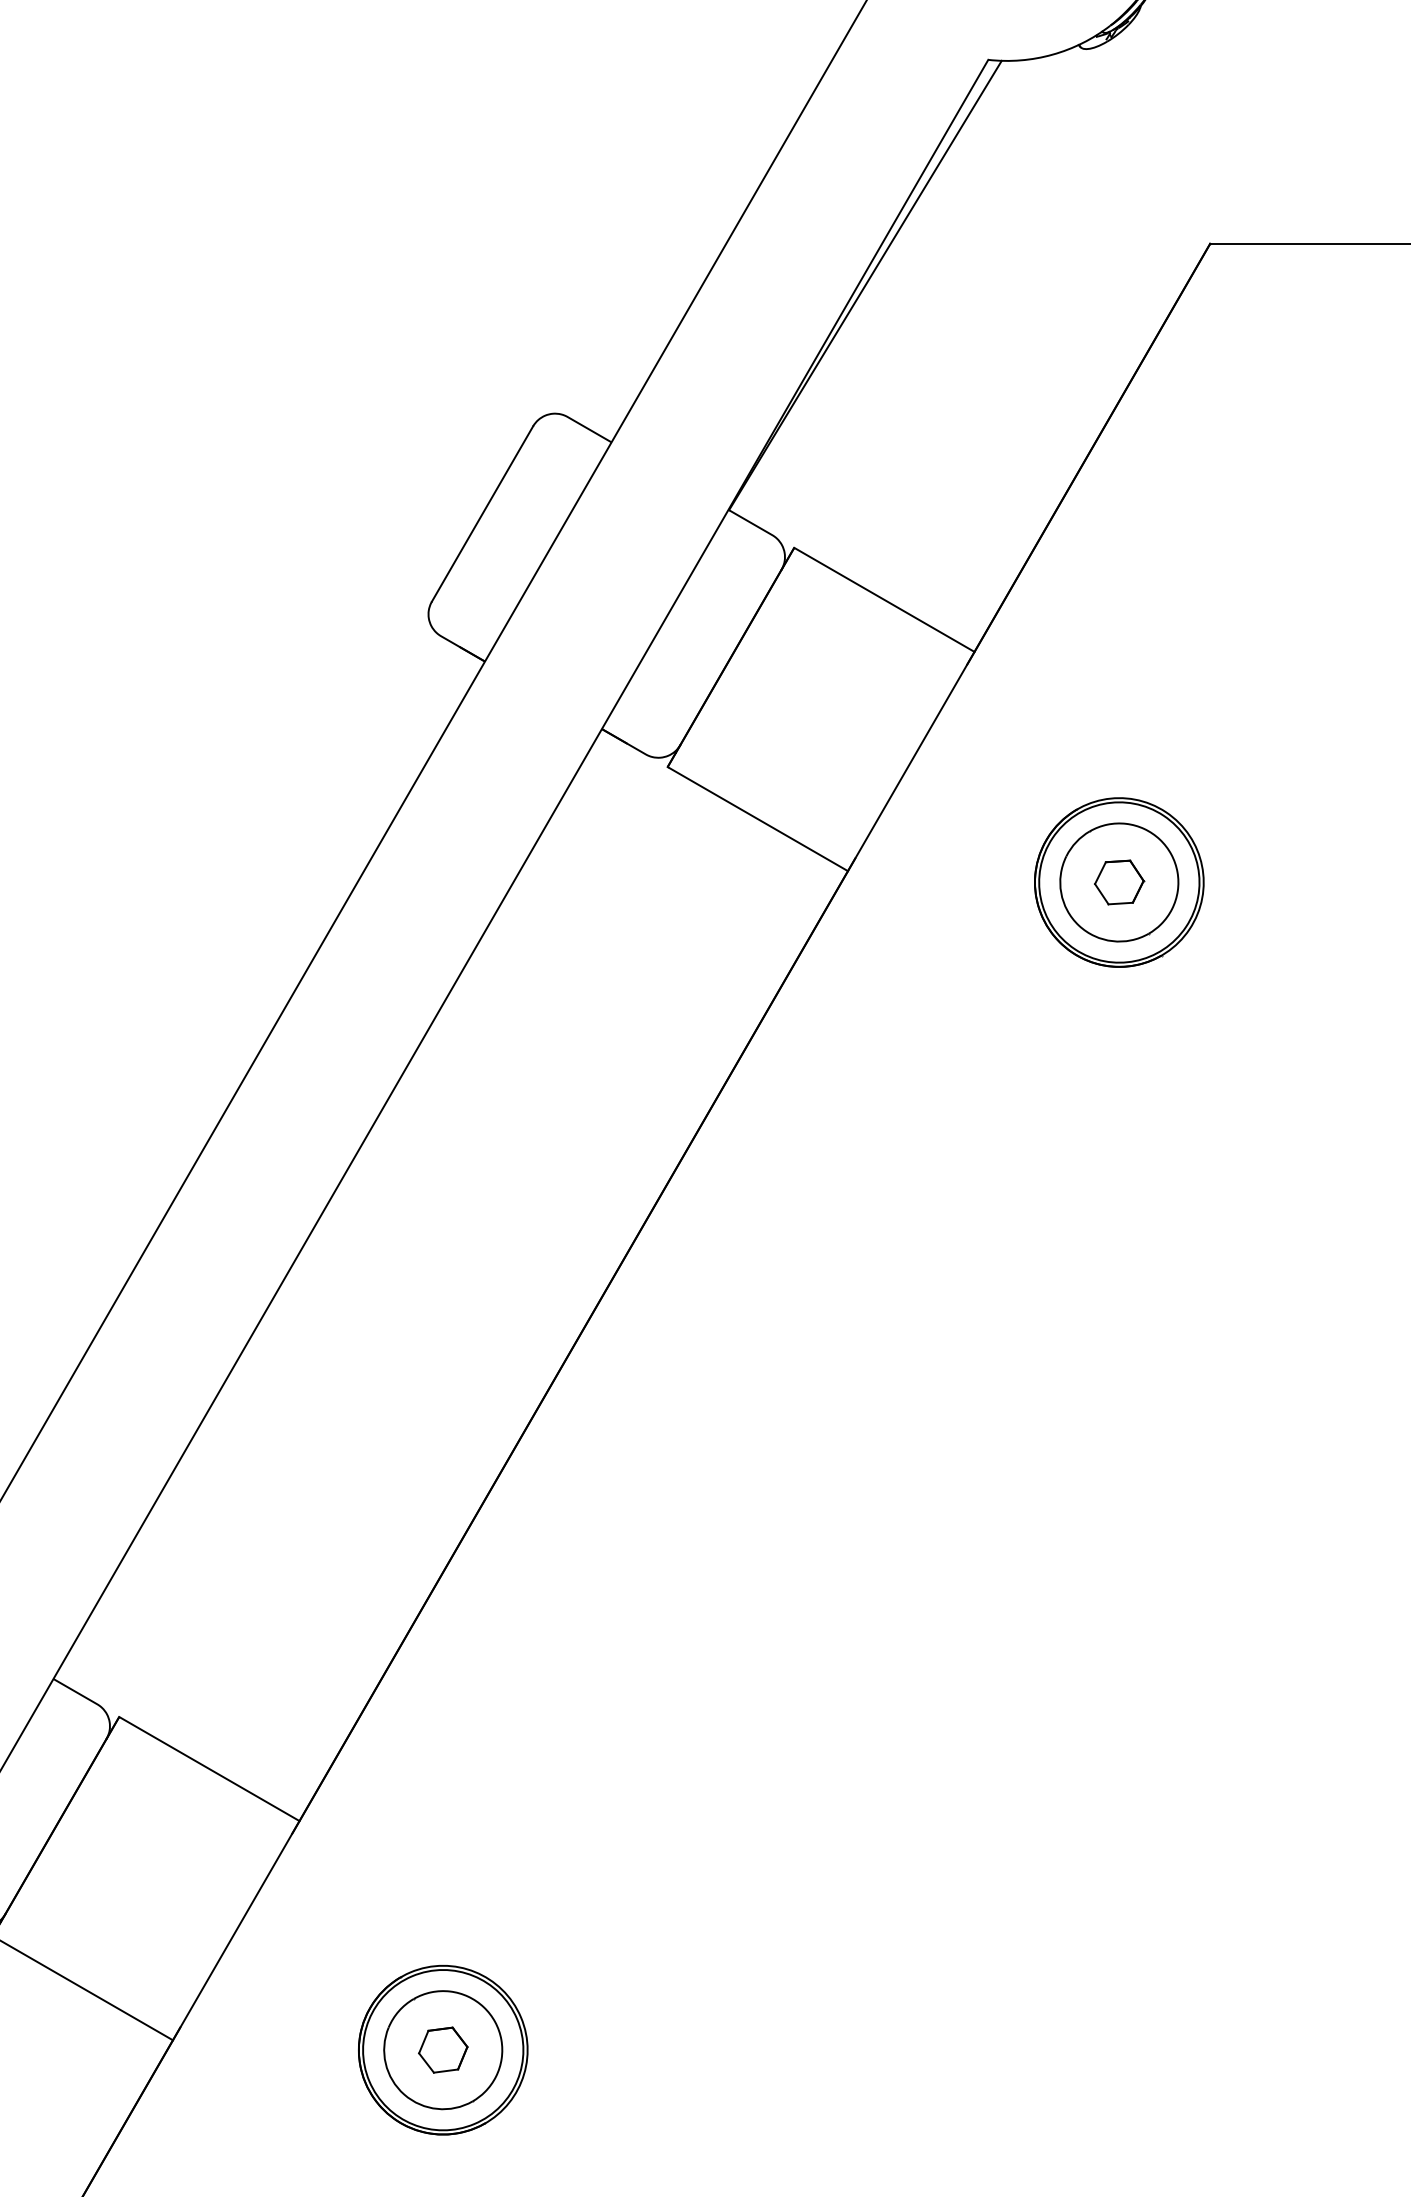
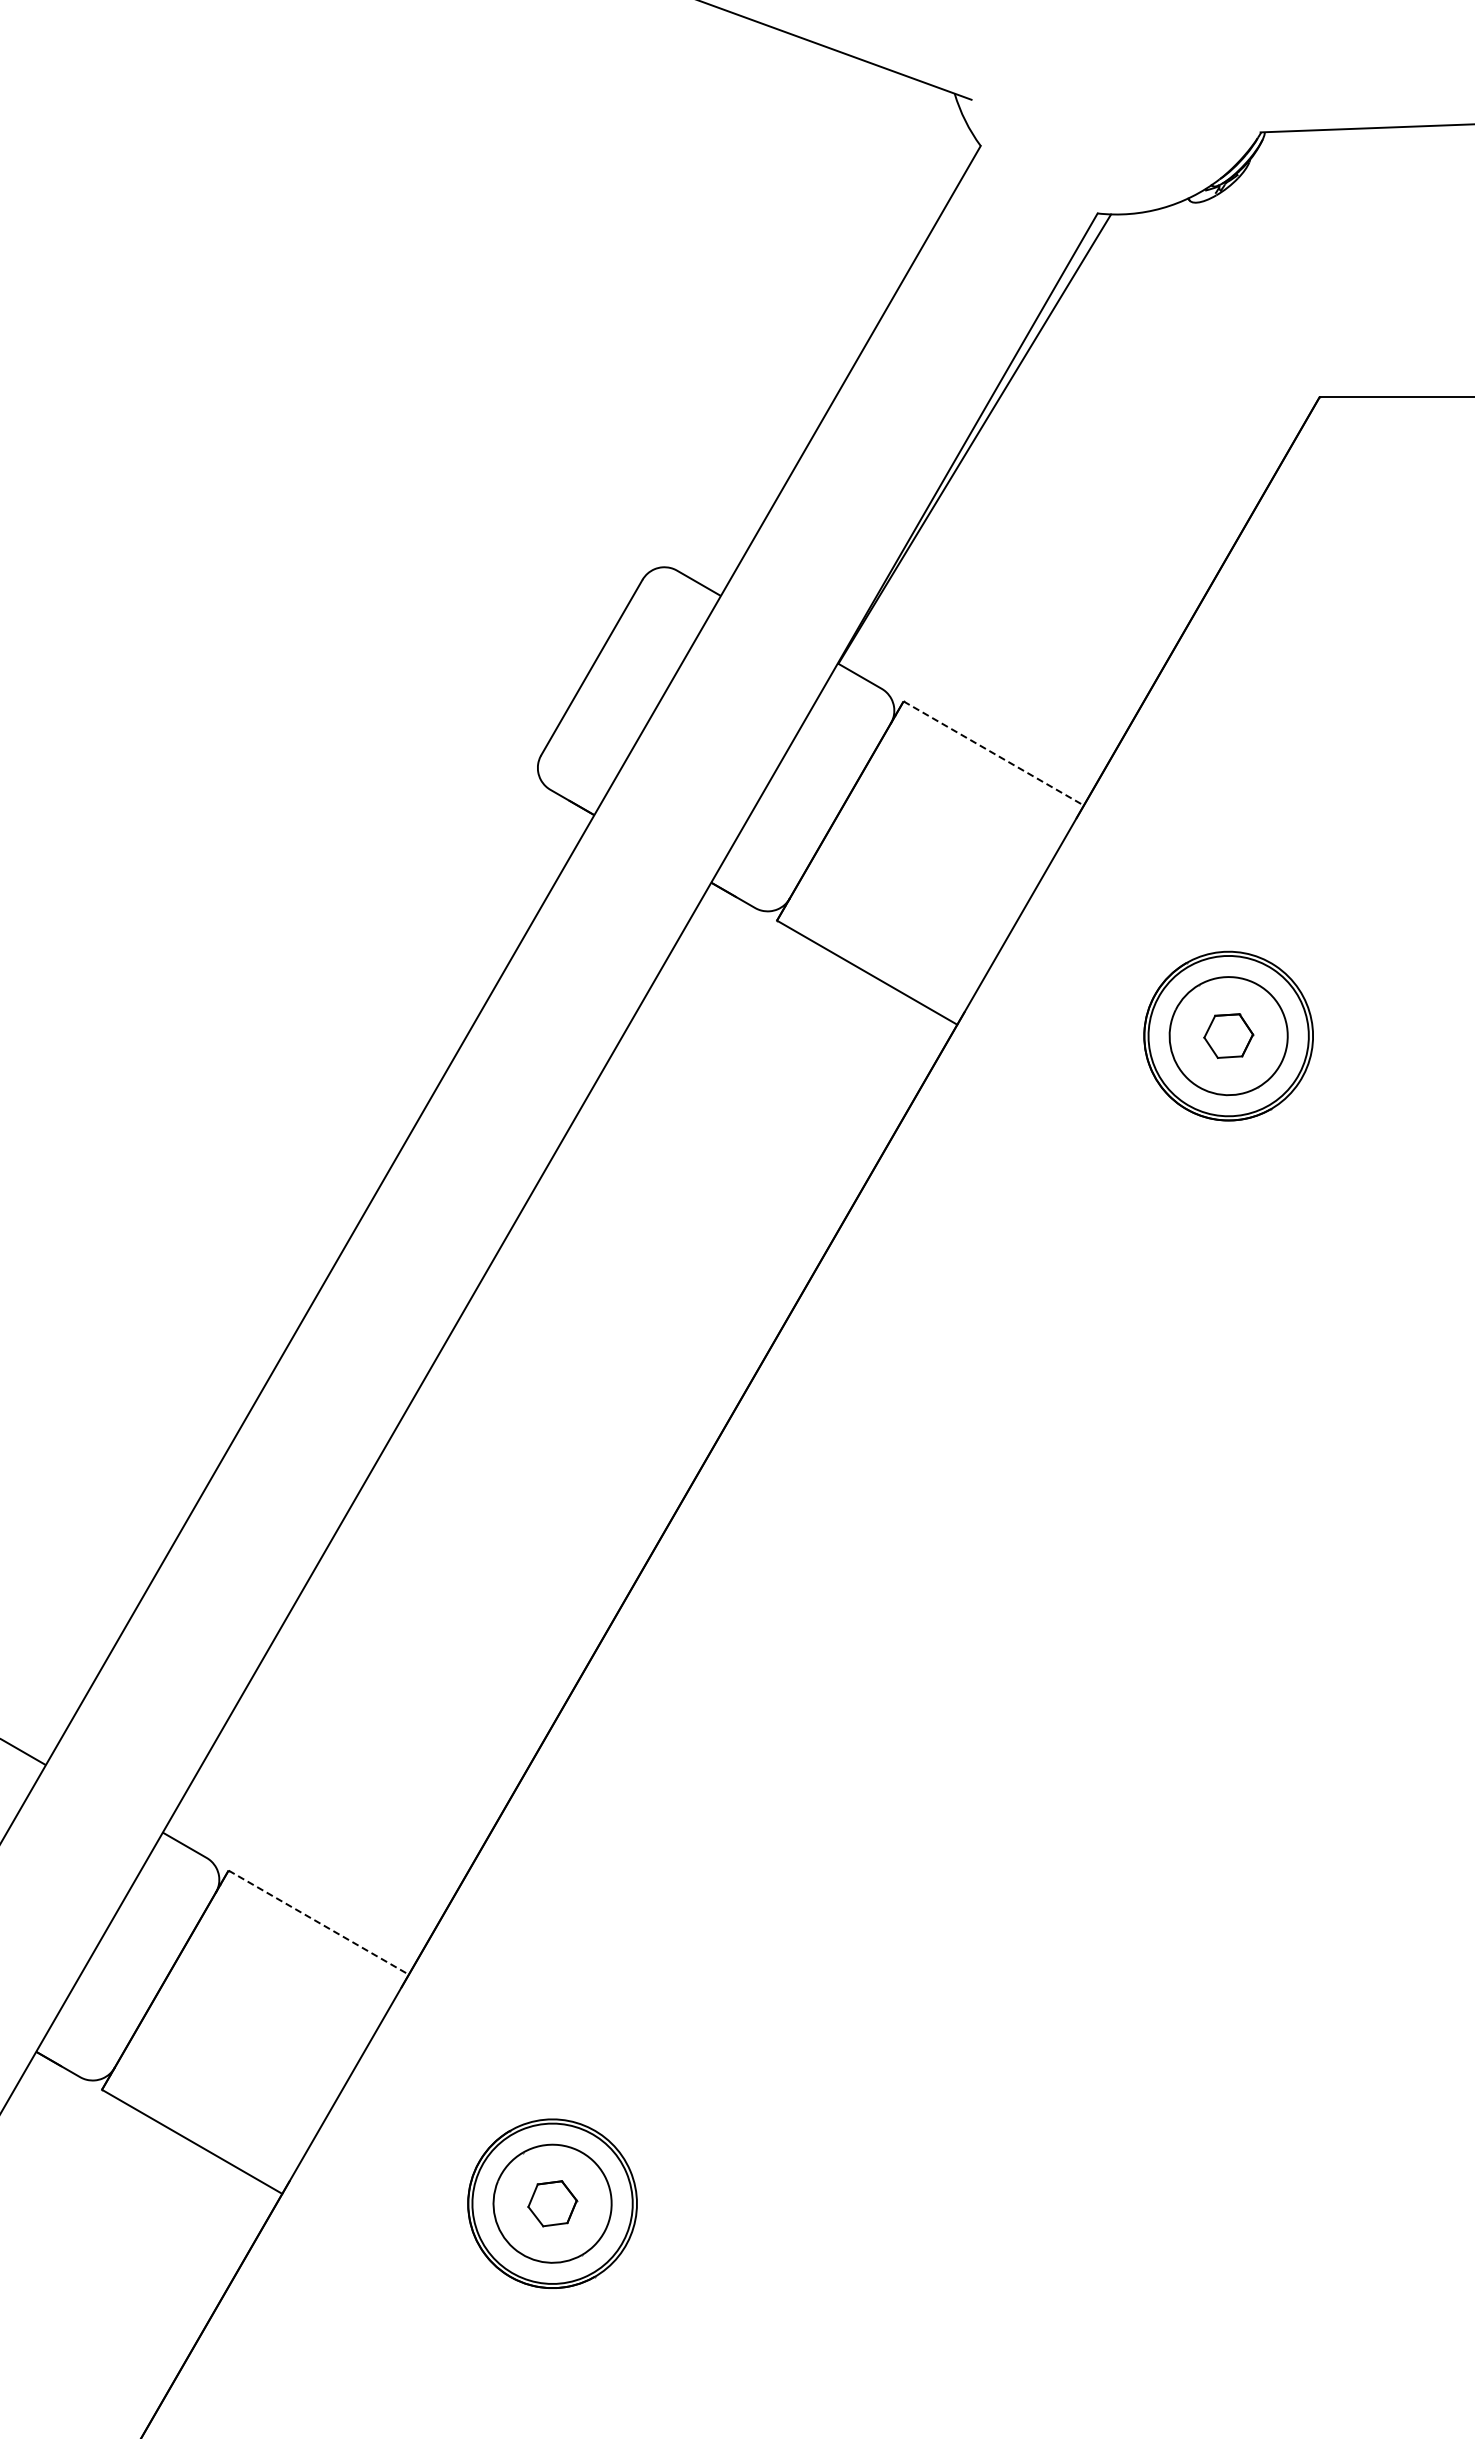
line: (885, 599) -> (994, 753), solid -> dashed
line: (210, 1768) -> (319, 1922), solid -> dashed

